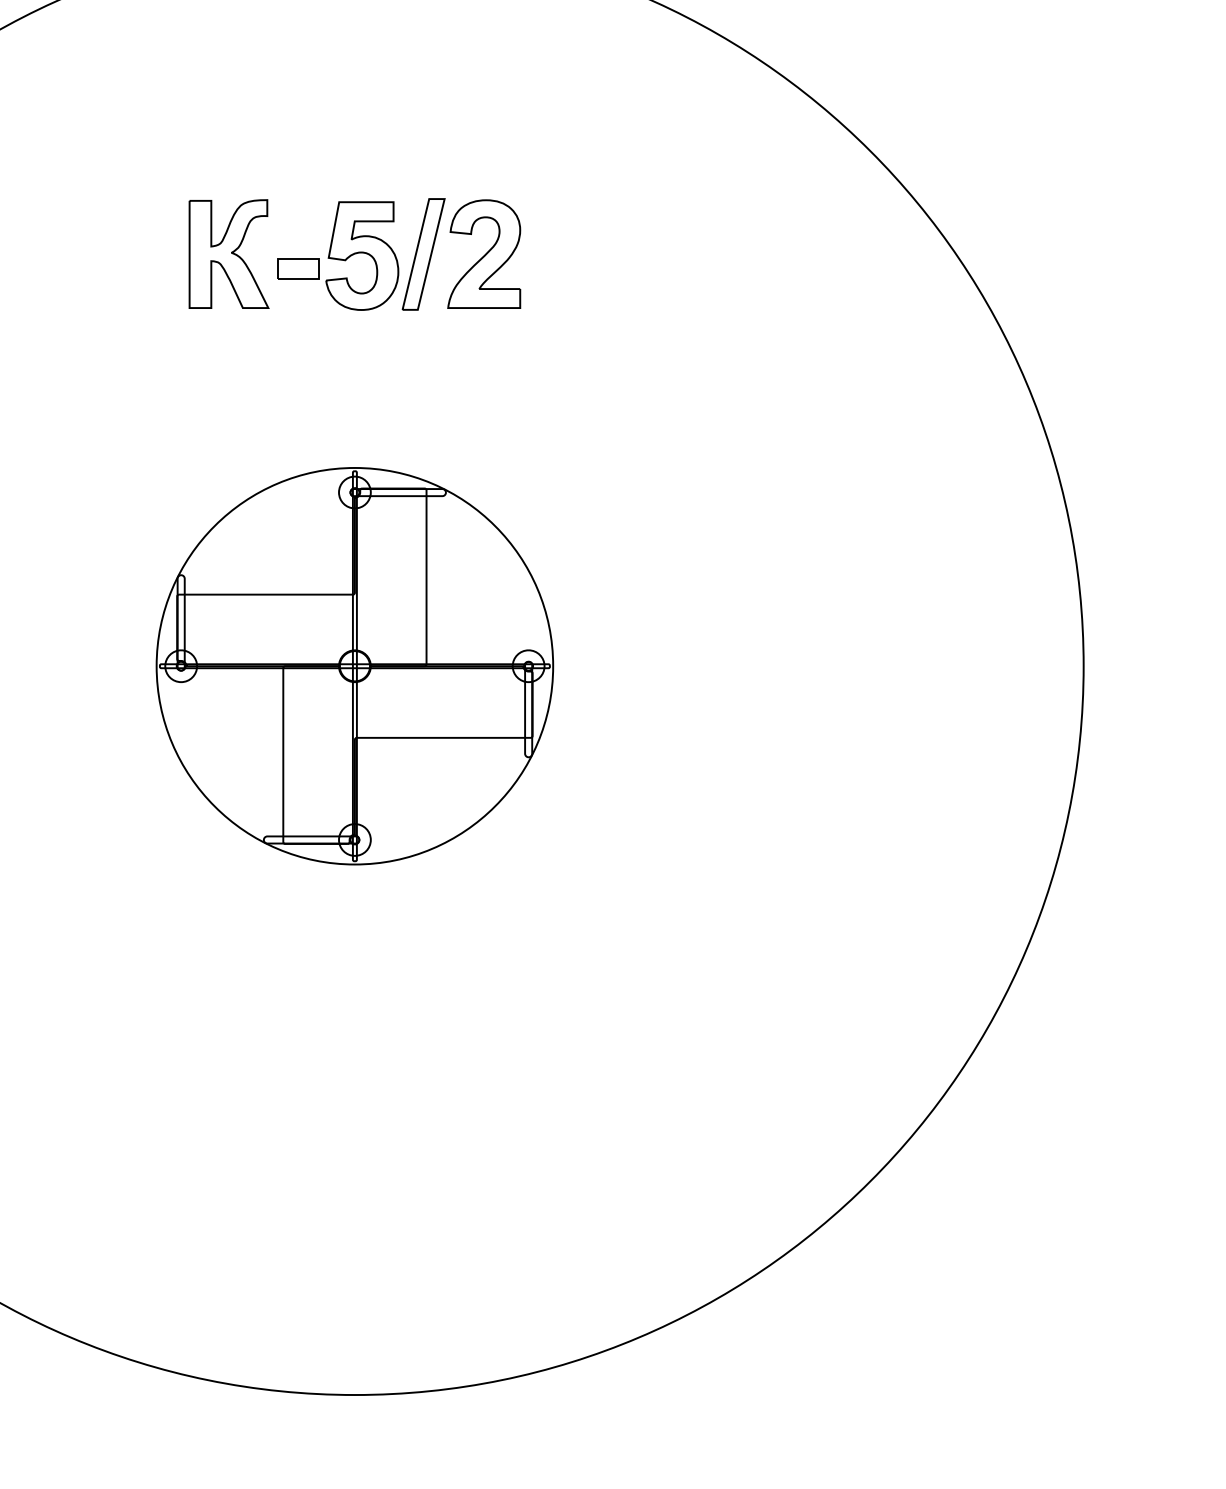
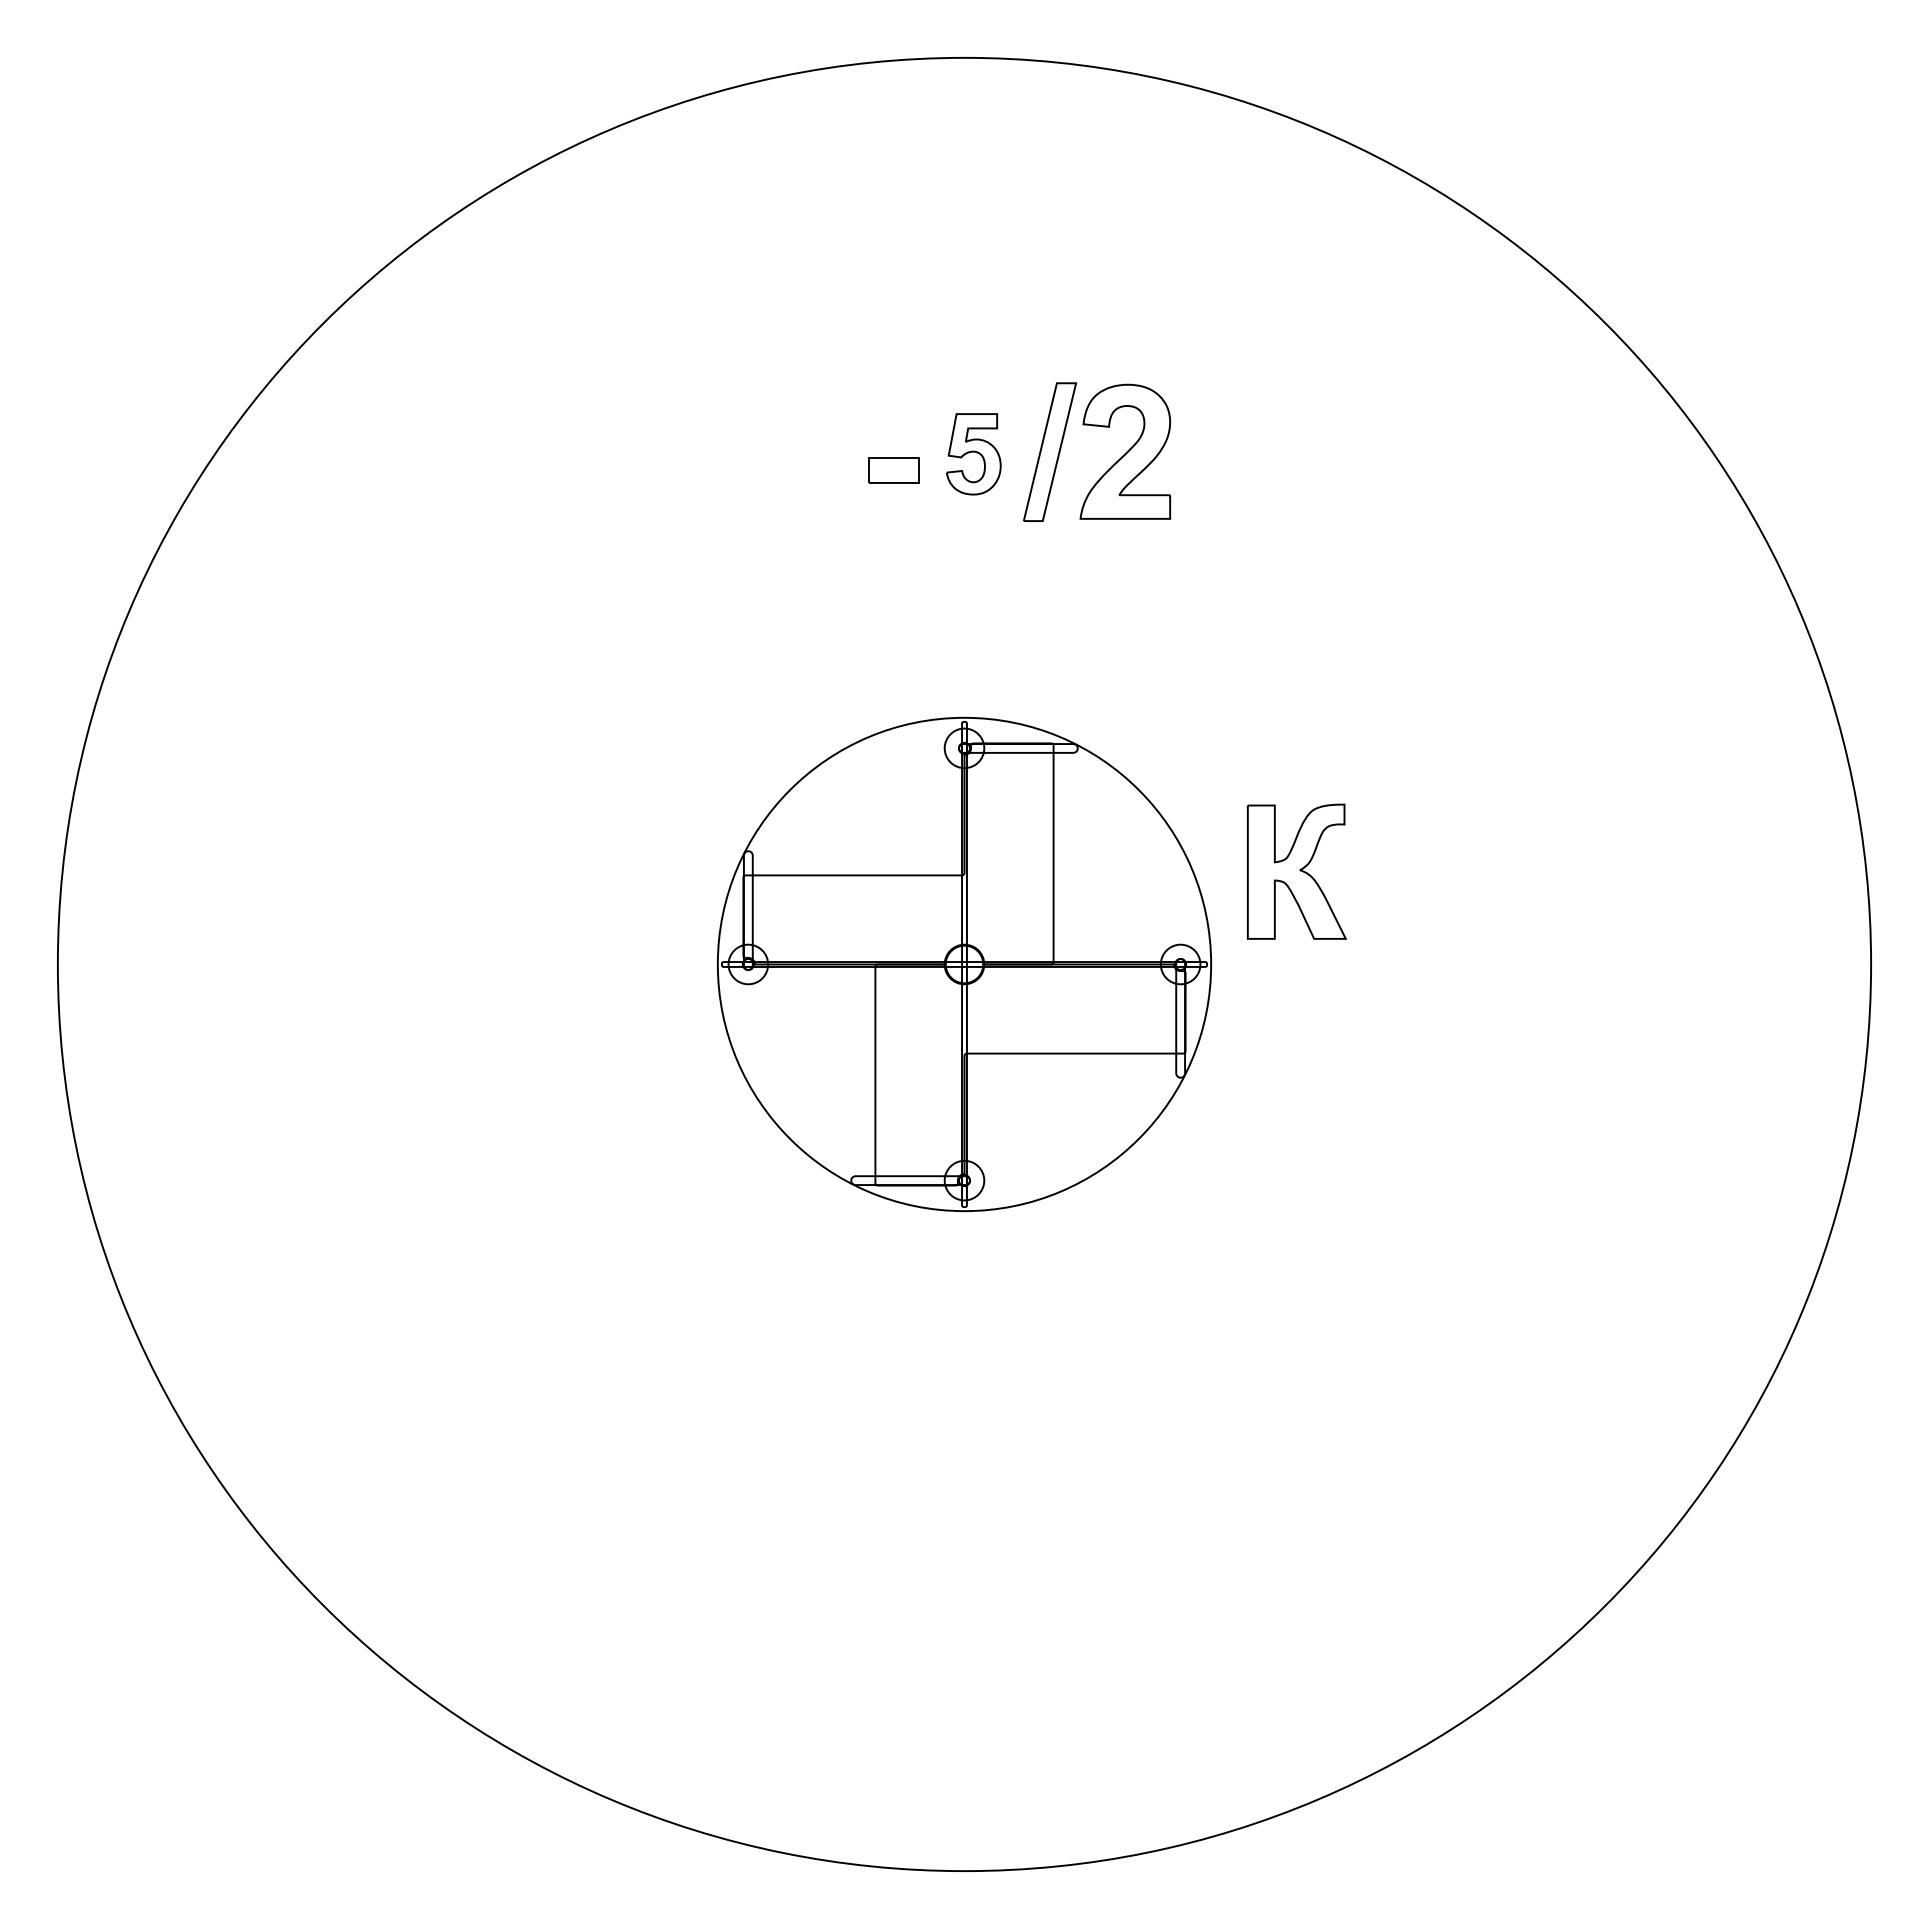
part: (229, 253) -> (1297, 871), moved
part: (362, 256) -> (973, 454), size x0.6

